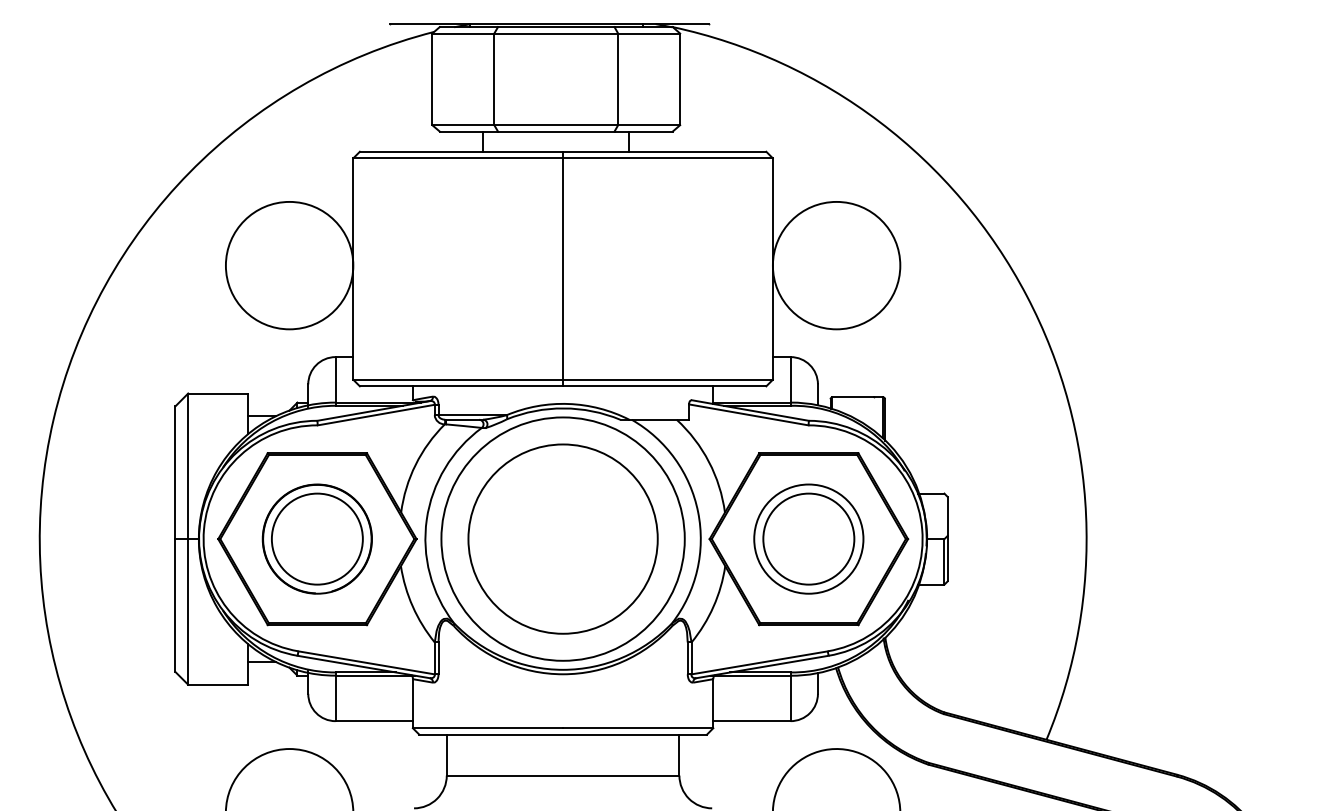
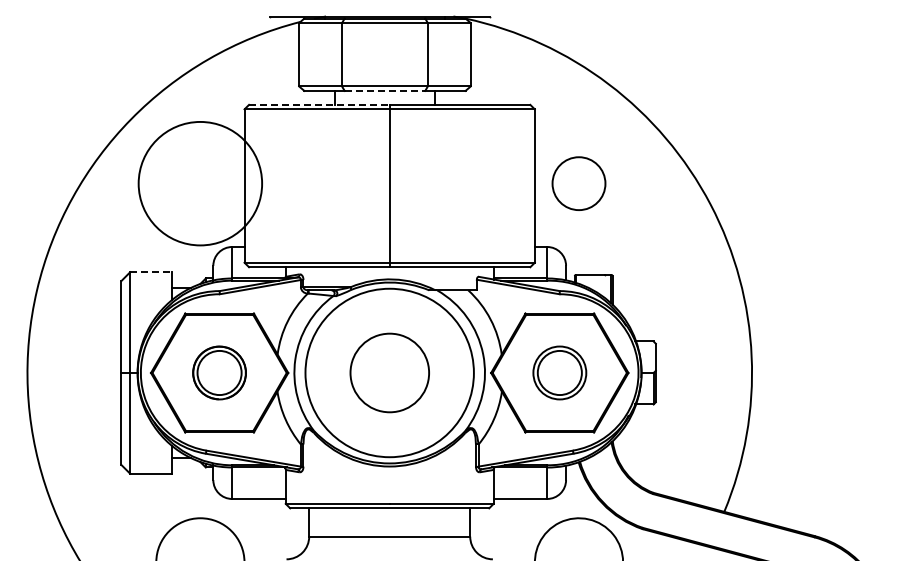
line: (557, 130) -> (385, 90), solid -> dashed
line: (461, 151) -> (319, 104), solid -> dashed
circle: (289, 265) -> (200, 183), size x1.4
circle: (835, 265) -> (578, 183), size x0.6
line: (217, 393) -> (150, 272), solid -> dashed
part: (317, 538) -> (219, 372), size x0.7
circle: (562, 538) -> (389, 372), size x0.6
part: (808, 538) -> (559, 372), size x0.7

